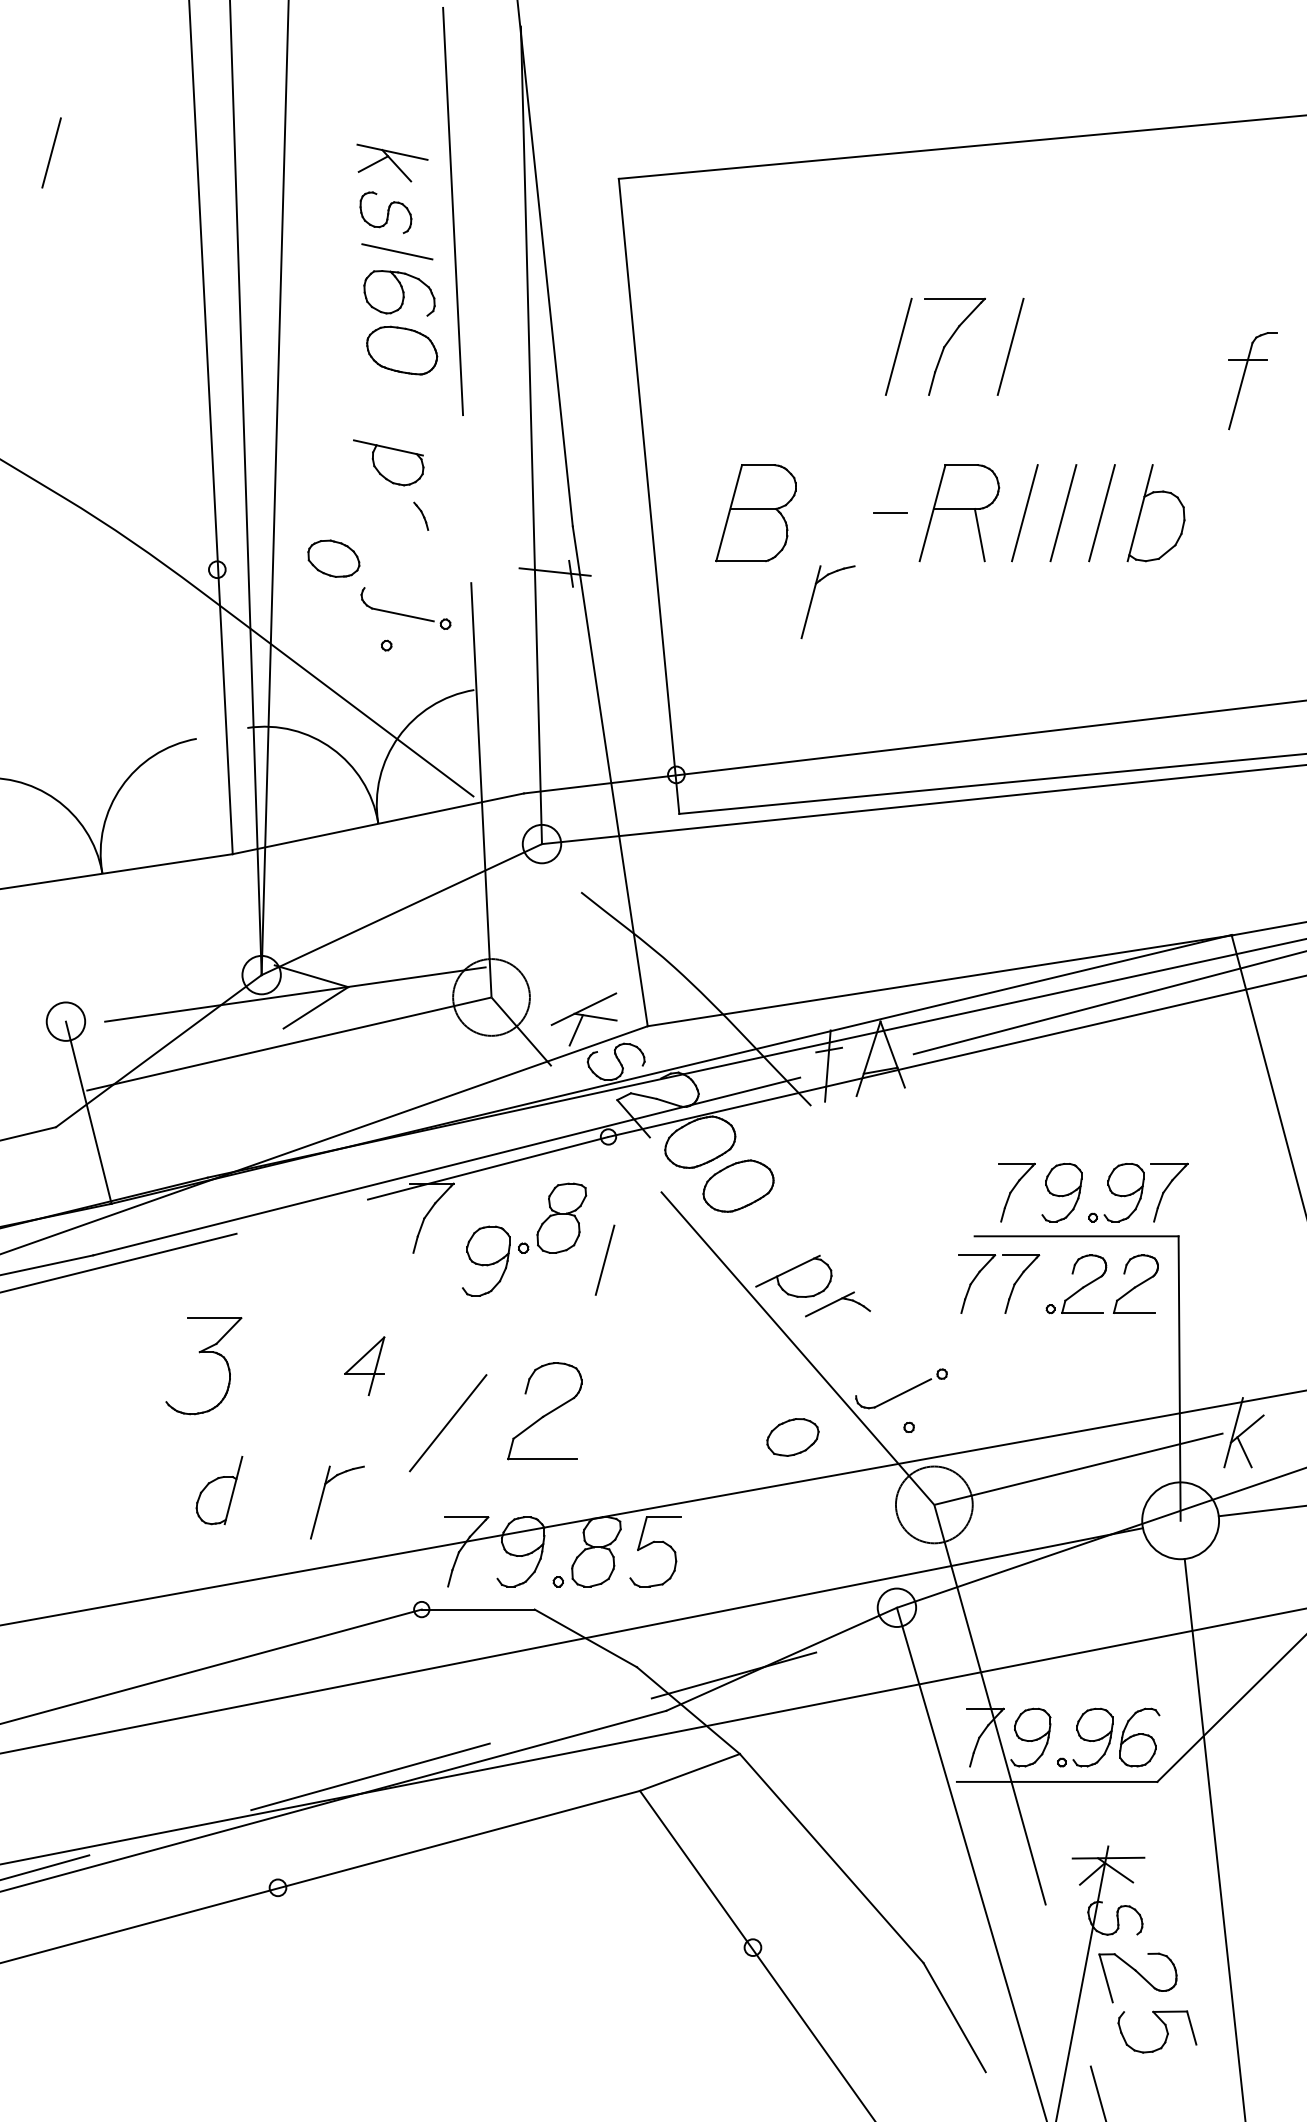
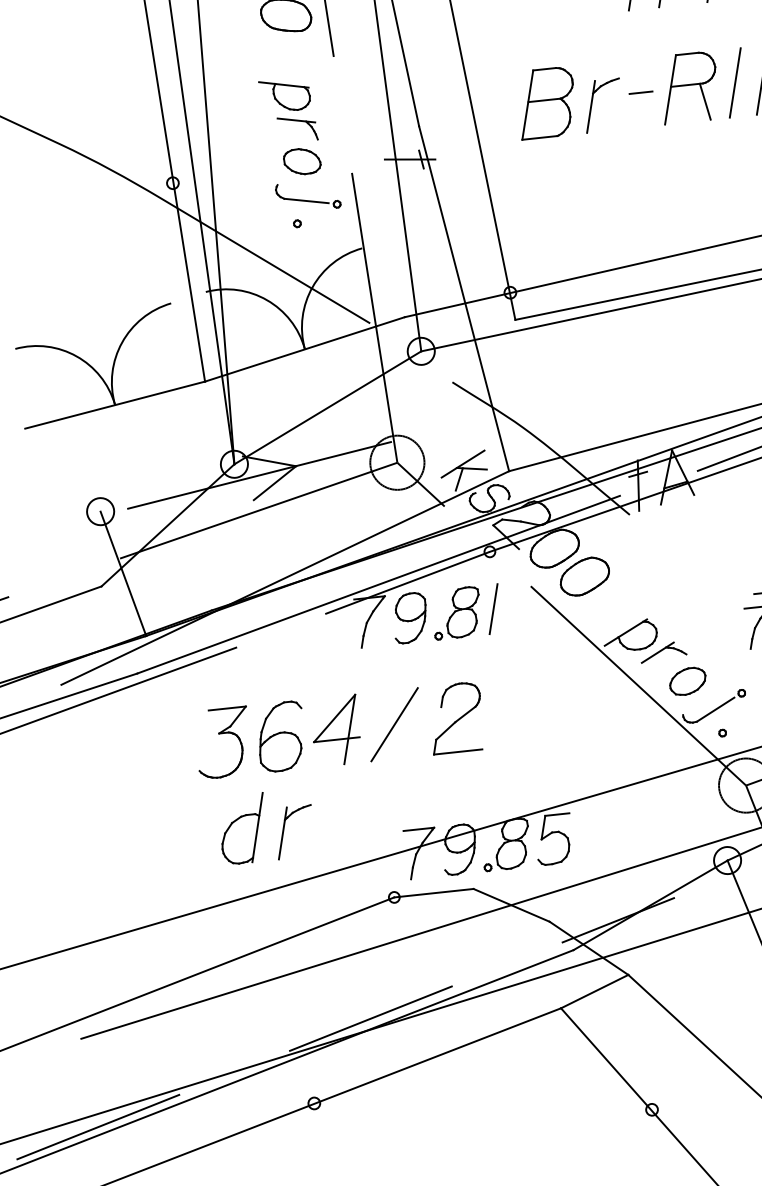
line: (400, 499) -> (296, 120), added
part: (333, 558) -> (302, 161), moved
part: (813, 597) -> (592, 103), moved
line: (604, 1259) -> (493, 608), moved
part: (486, 1260) -> (410, 617), moved
part: (286, 1366) -> (281, 737), added
part: (364, 1366) -> (335, 731), size x1.67
part: (544, 1411) -> (455, 718), moved
line: (448, 1423) -> (394, 724), moved
part: (792, 1437) -> (687, 681), moved
part: (219, 1490) -> (243, 829), size x1.43
part: (322, 1499) -> (284, 831), moved

